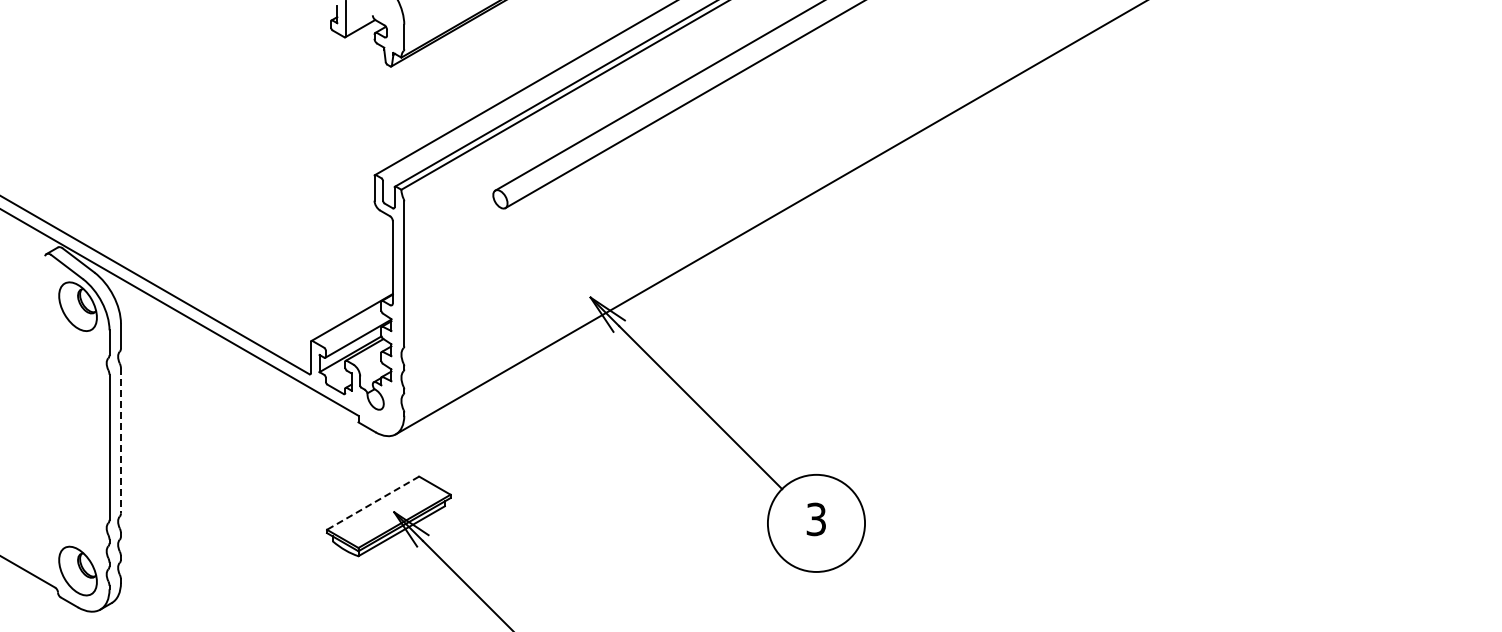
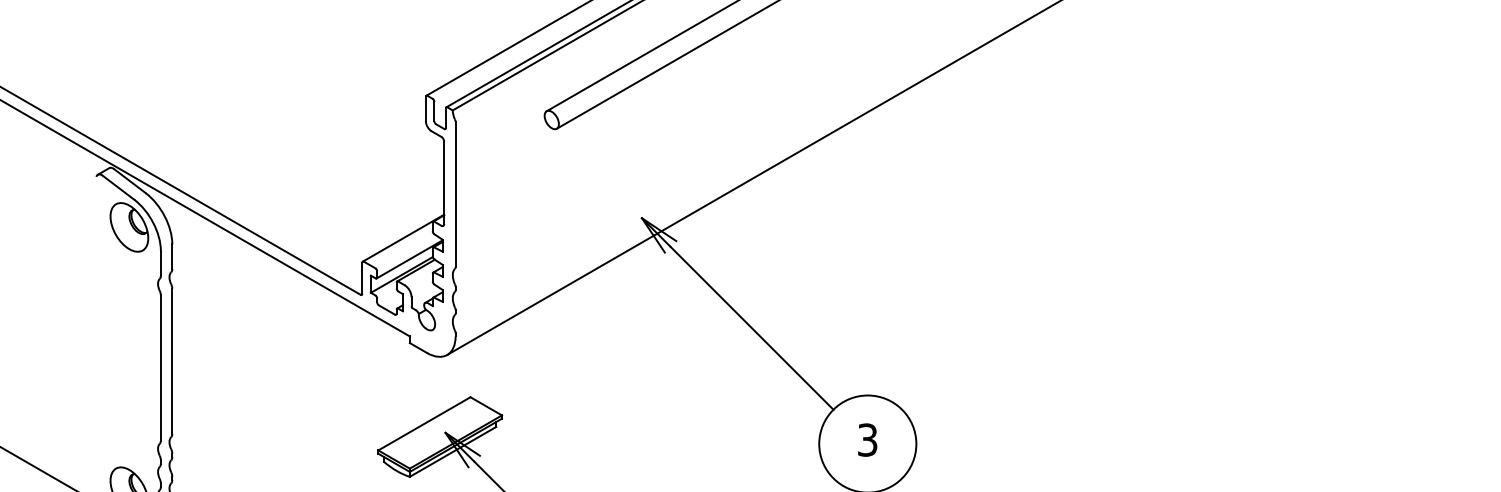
line: (120, 440) -> (171, 361), dashed -> solid
line: (372, 503) -> (423, 424), dashed -> solid

